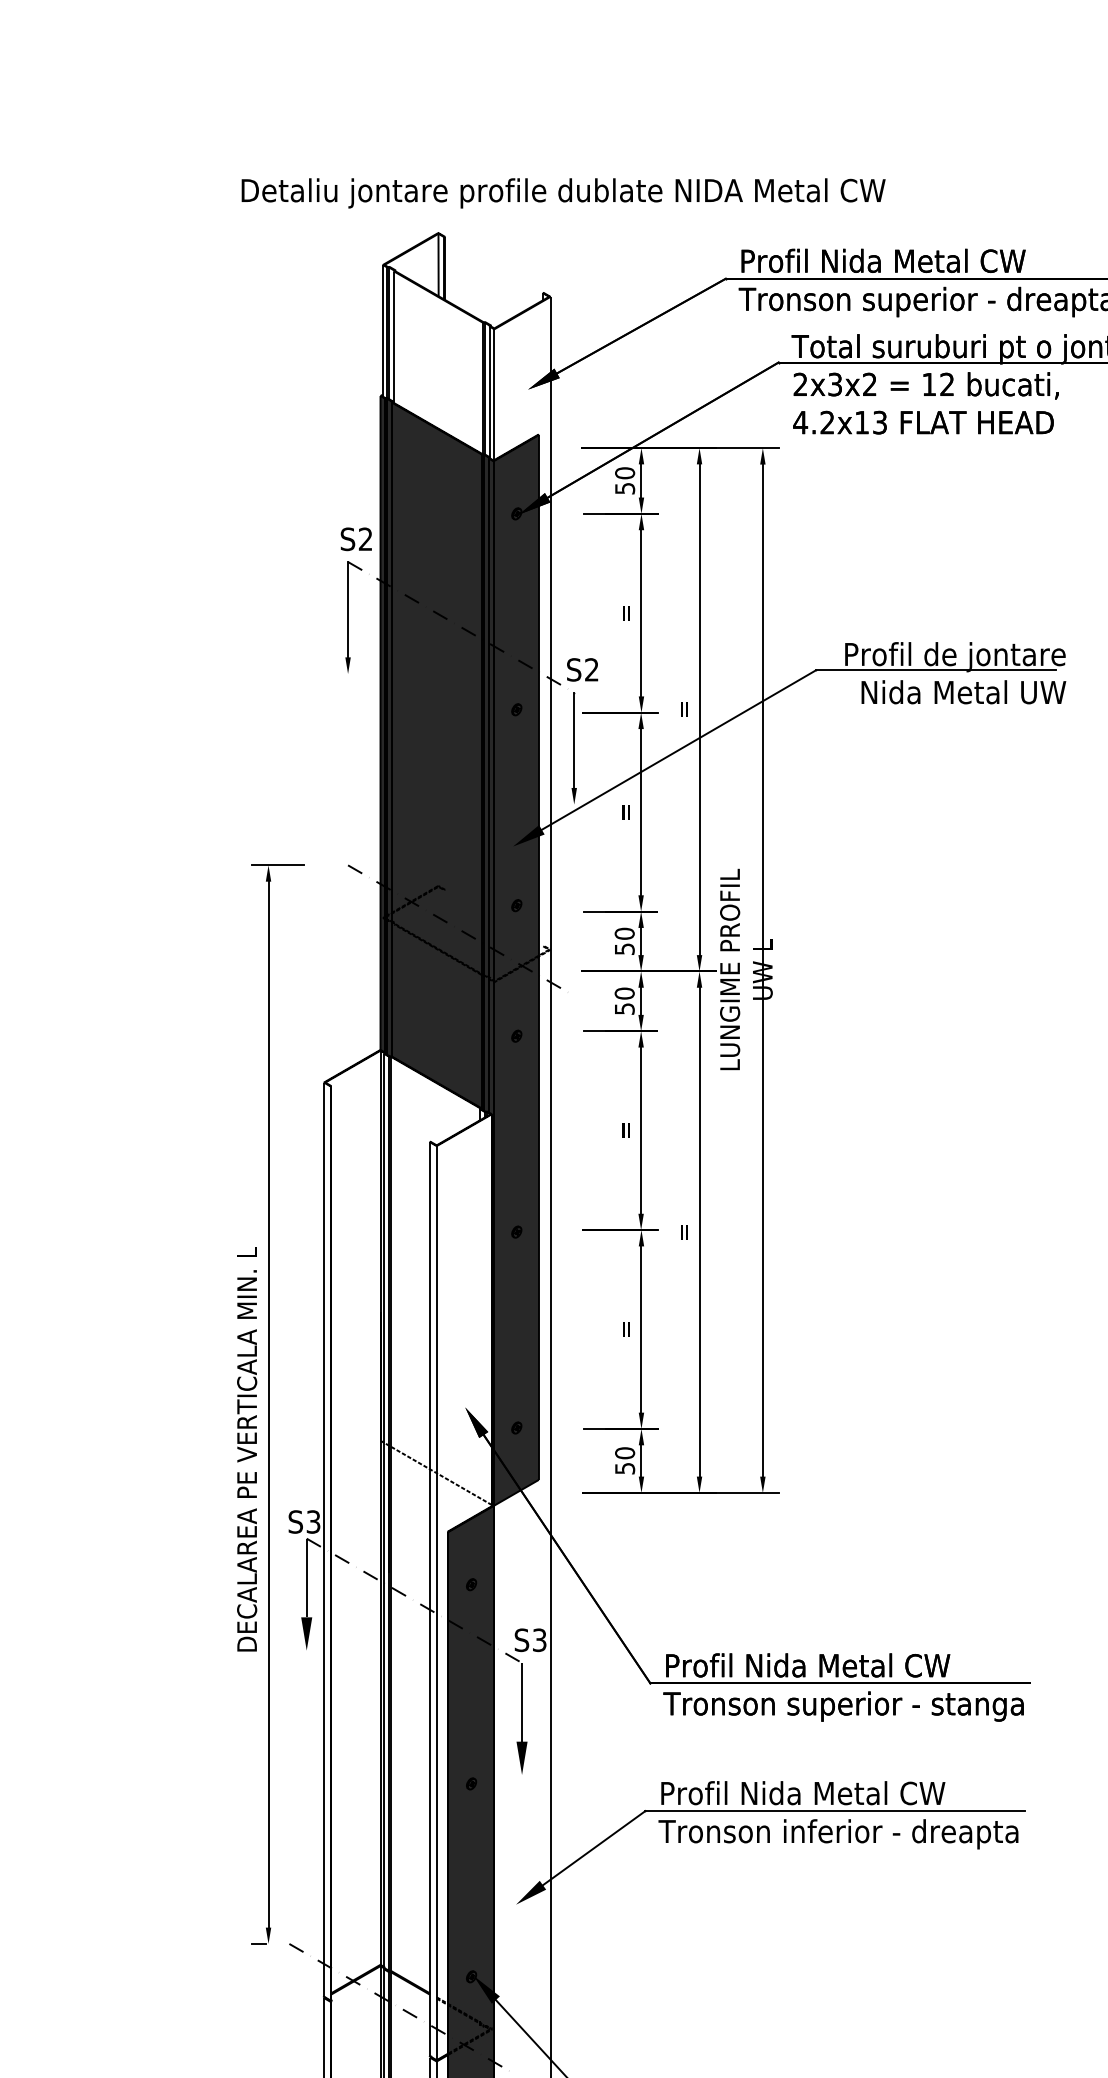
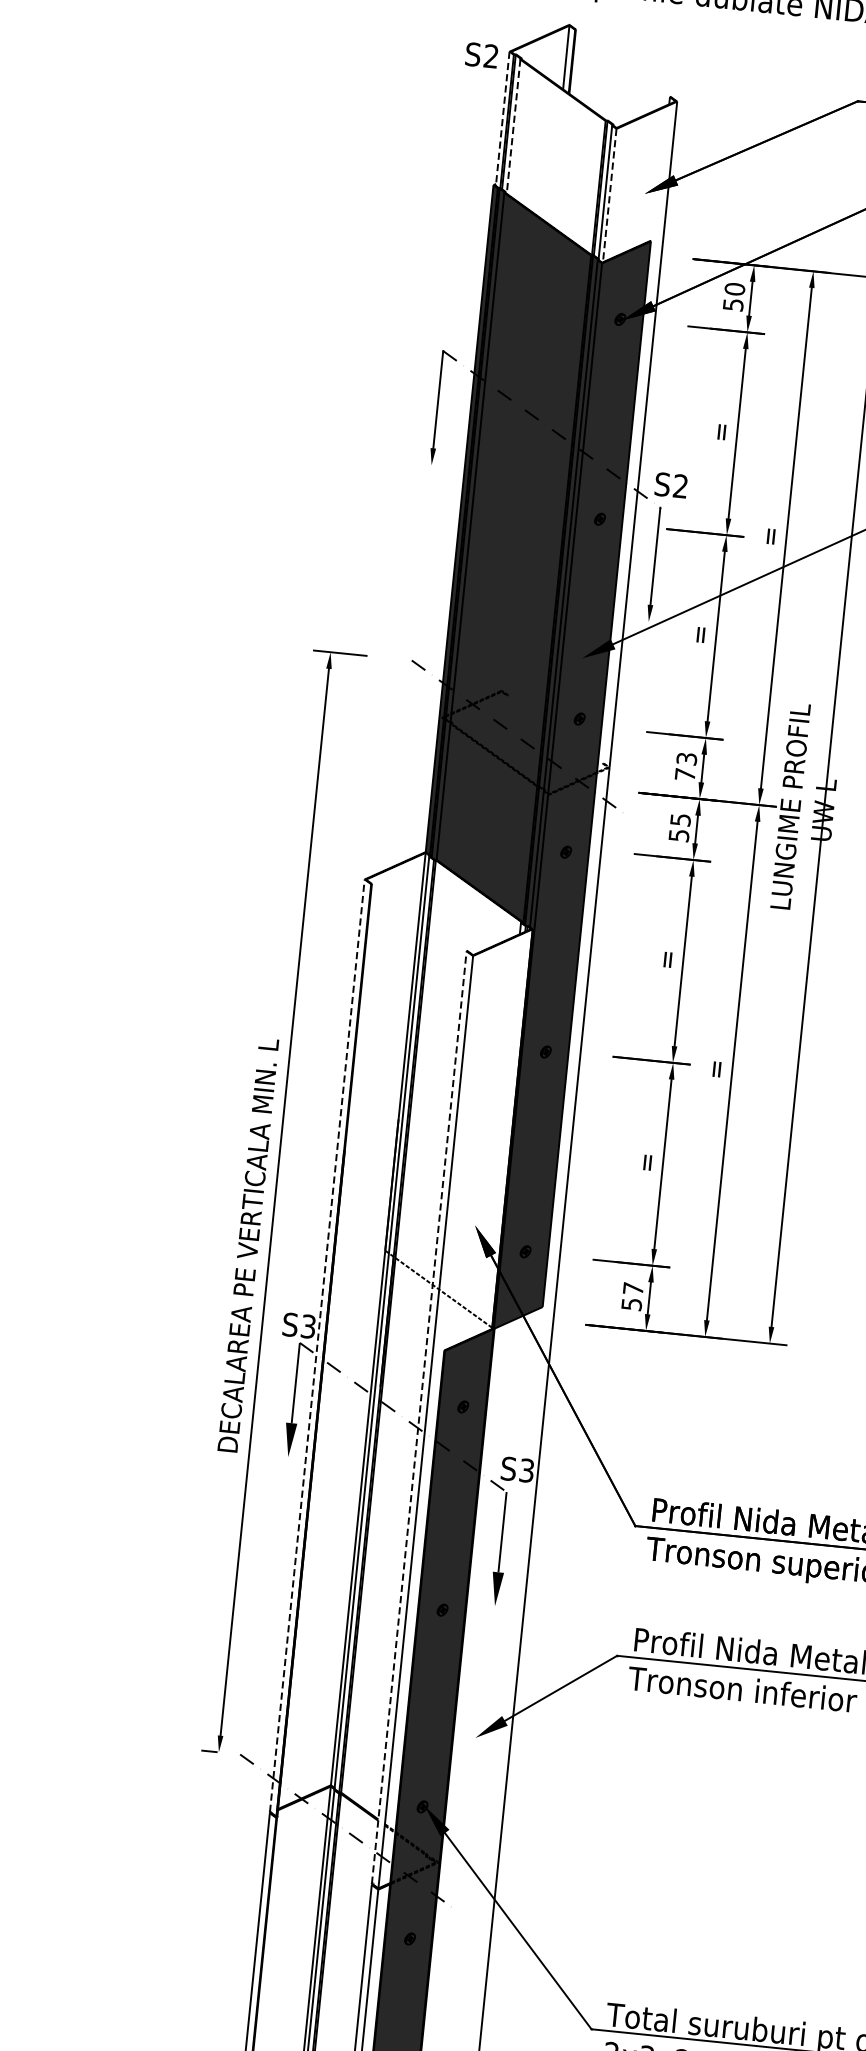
line: (382, 330) -> (502, 118), solid -> dashed
line: (394, 337) -> (513, 126), solid -> dashed
line: (494, 395) -> (609, 196), solid -> dashed
text: (355, 539) -> (480, 55), moved
text: (624, 940) -> (685, 765), 50 -> 73
text: (624, 993) -> (680, 819), 50 -> 55
text: (625, 1453) -> (633, 1289), 50 -> 57
line: (323, 1539) -> (316, 1345), solid -> dashed
line: (429, 1598) -> (418, 1416), solid -> dashed

